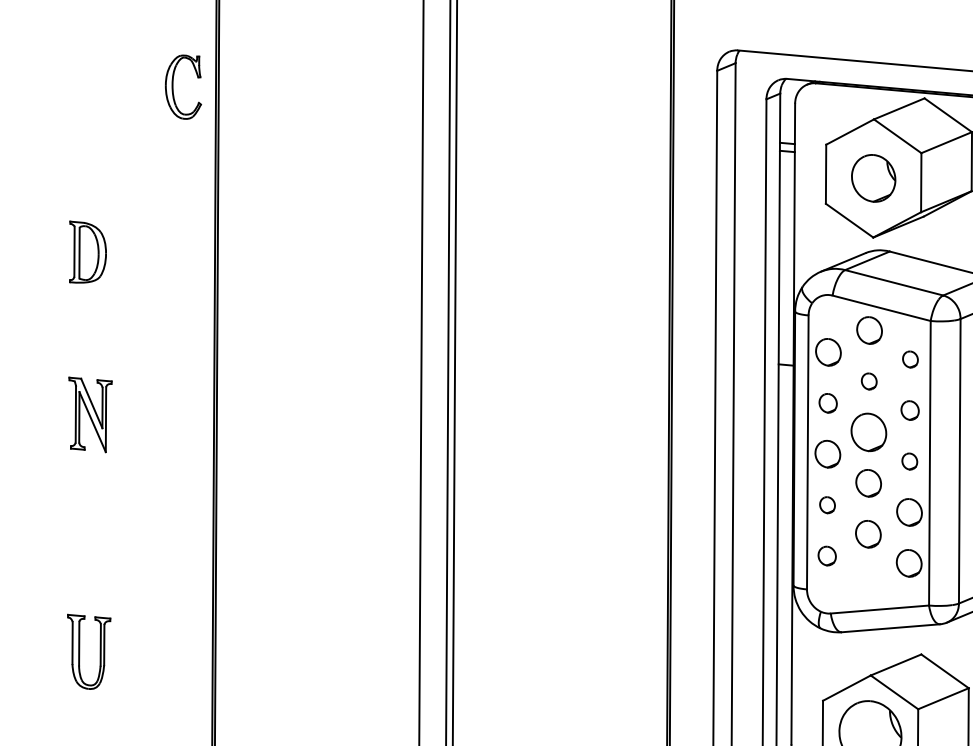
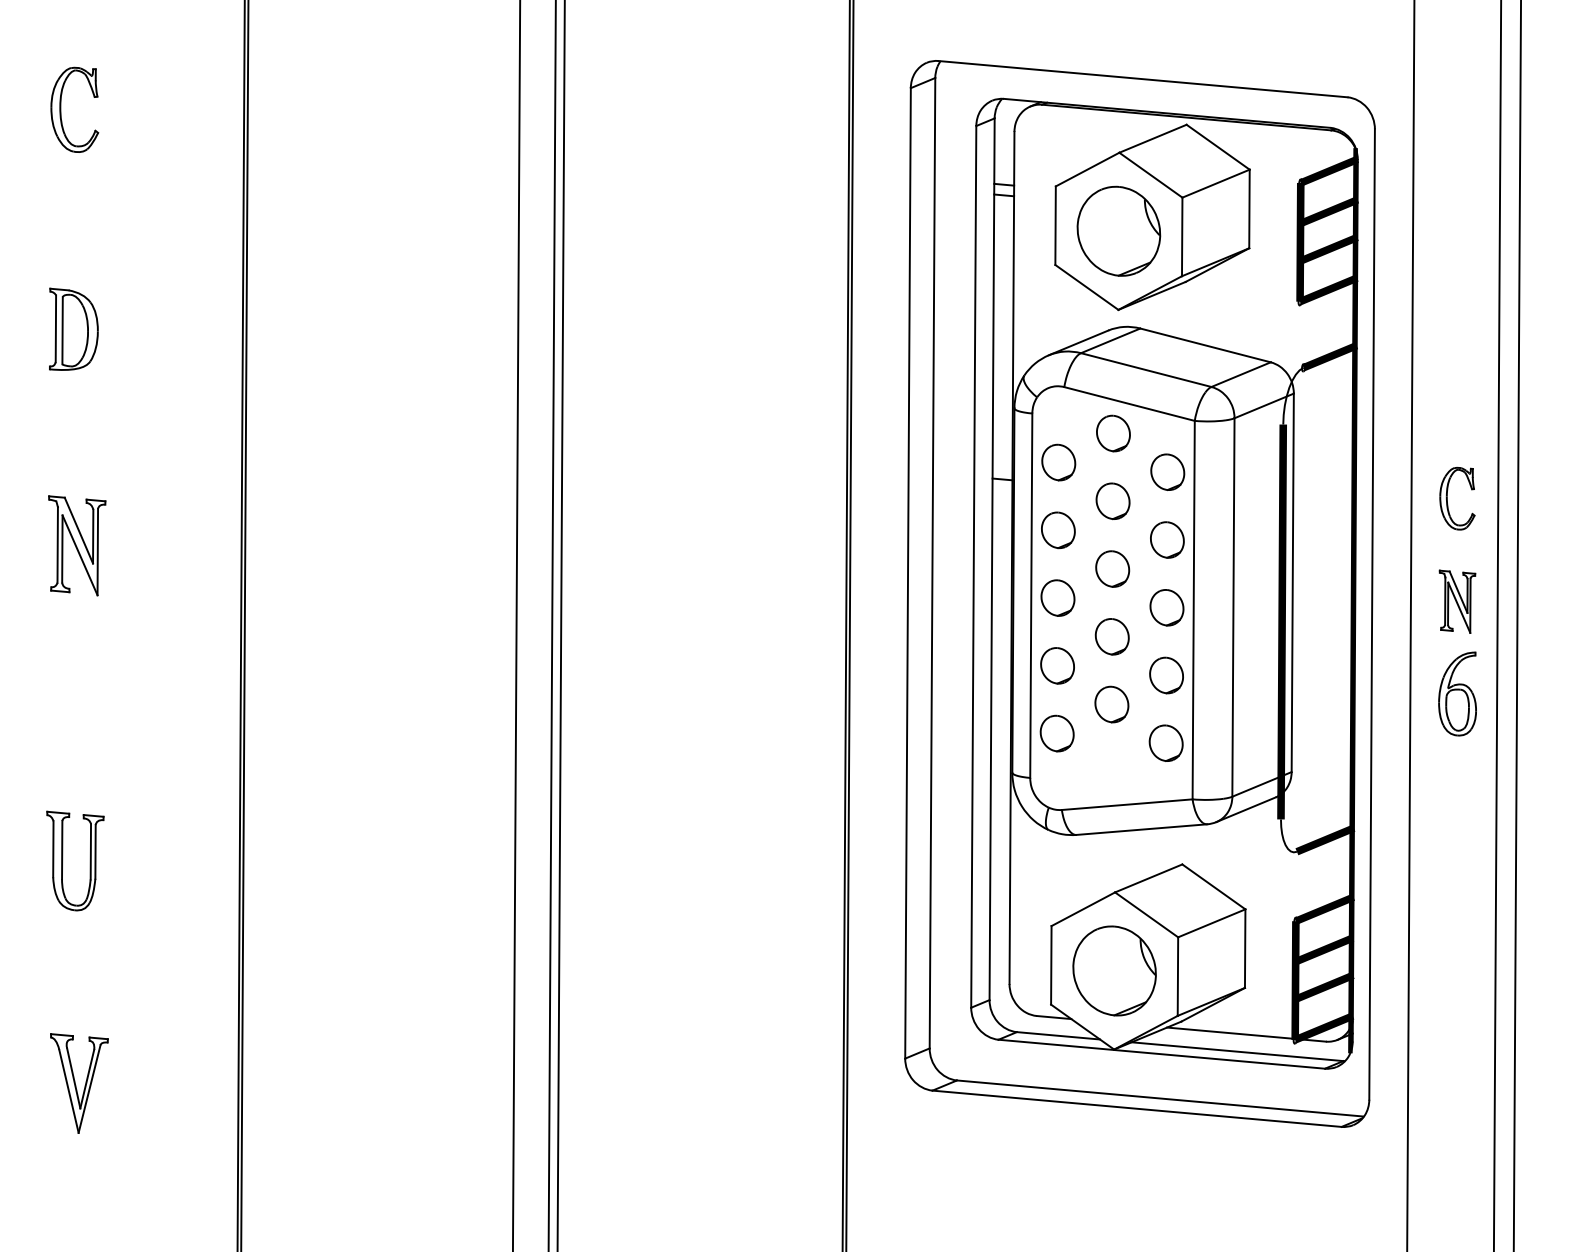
part: (173, 86) -> (61, 109), moved
part: (873, 177) -> (1118, 230), size x1.43
part: (910, 359) -> (1167, 471), size x1.67
part: (868, 381) -> (1112, 501), size x1.67
part: (828, 403) -> (1058, 530), size x1.43
part: (910, 410) -> (1167, 539), size x1.43
part: (868, 431) -> (1112, 568), size x0.71
part: (909, 461) -> (1166, 607), size x1.67
part: (827, 504) -> (1057, 665), size x1.67
part: (826, 556) -> (1056, 733), size x1.43

